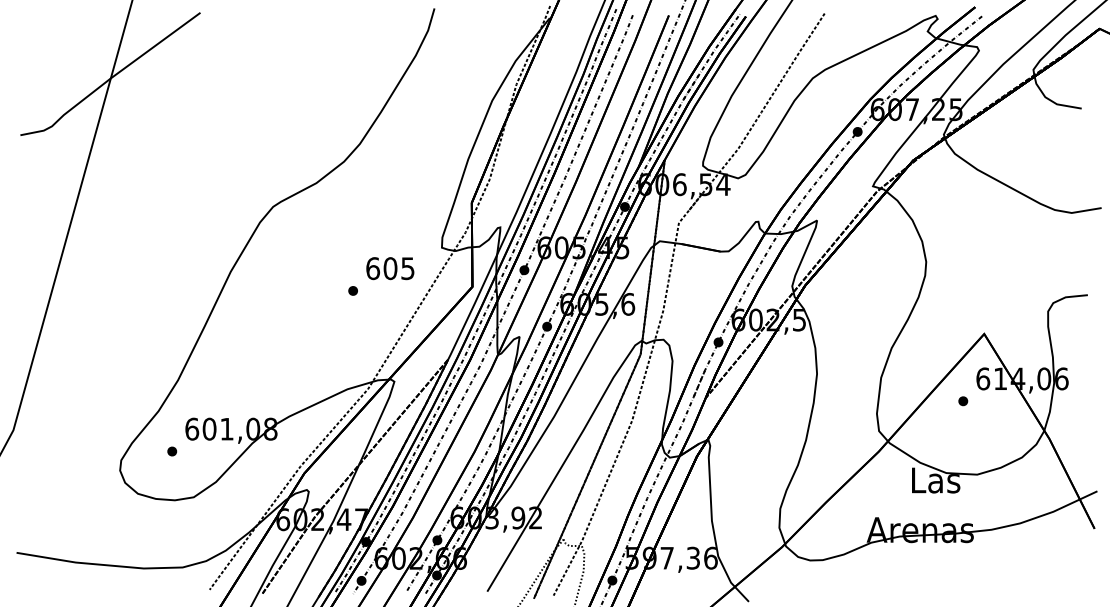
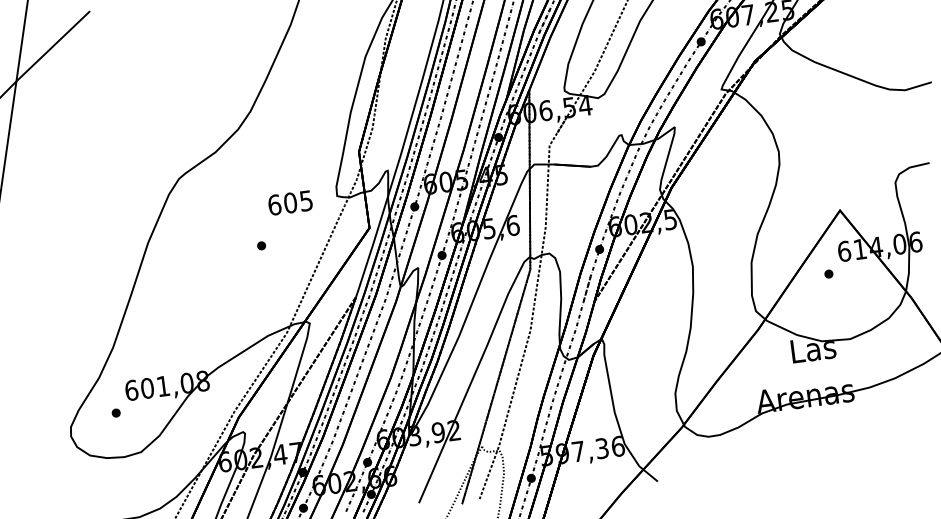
text: (390, 268) -> (290, 202), moved

